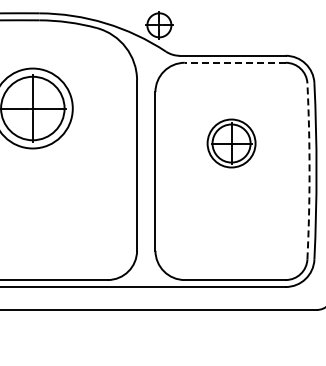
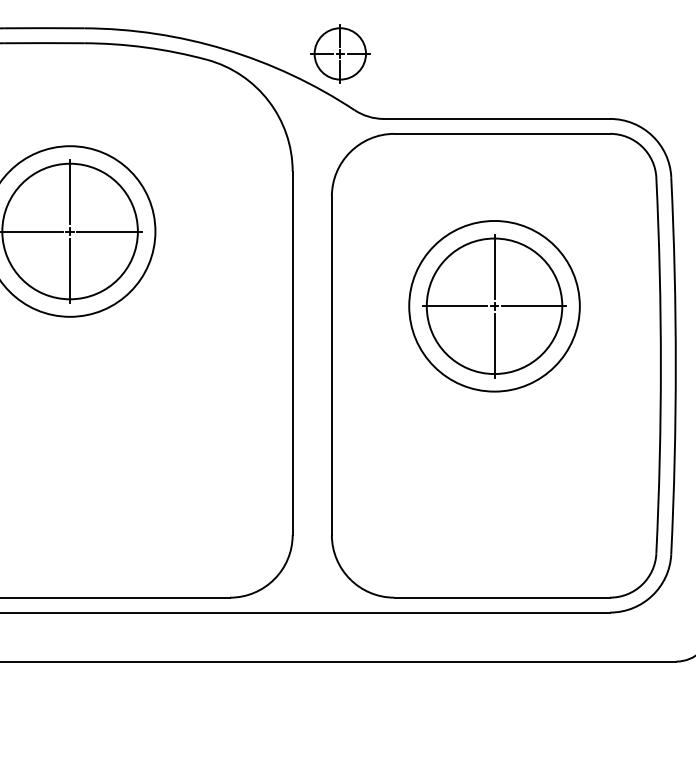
line: (234, 62) -> (500, 133), dashed -> solid
part: (231, 143) -> (494, 306), size x1.67
arc: (309, 171) -> (660, 365), dashed -> solid

